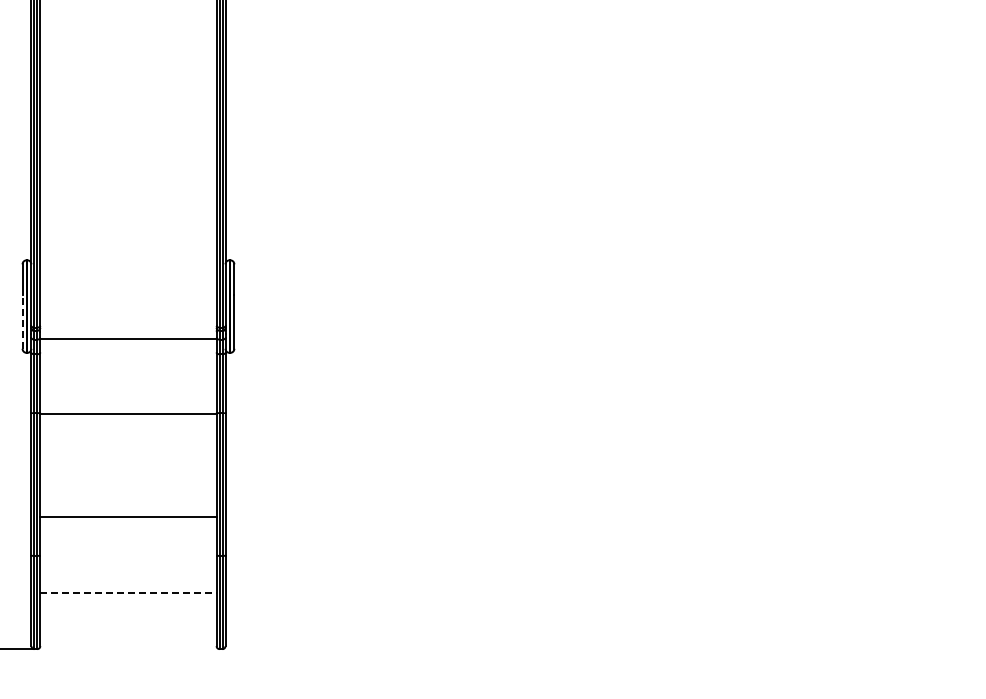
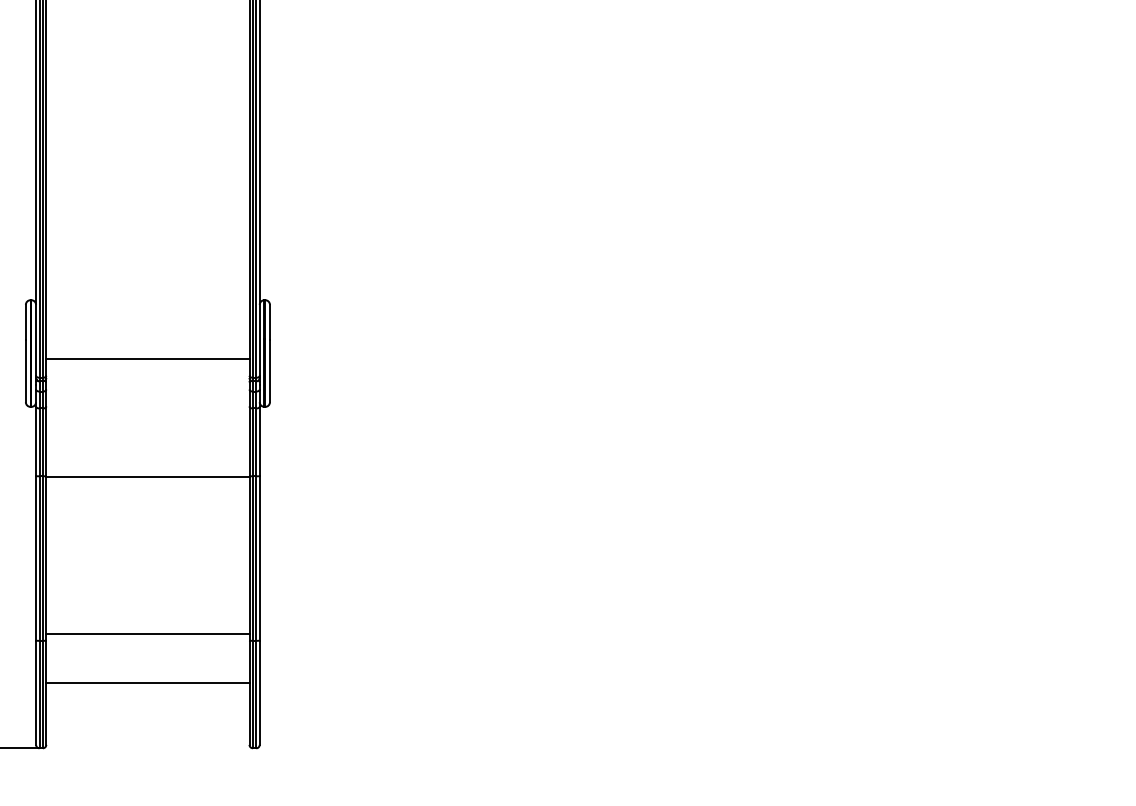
line: (22, 321) -> (25, 370), dashed -> solid
line: (128, 338) -> (147, 358), moved
line: (128, 516) -> (147, 633), moved
line: (128, 592) -> (147, 683), dashed -> solid

